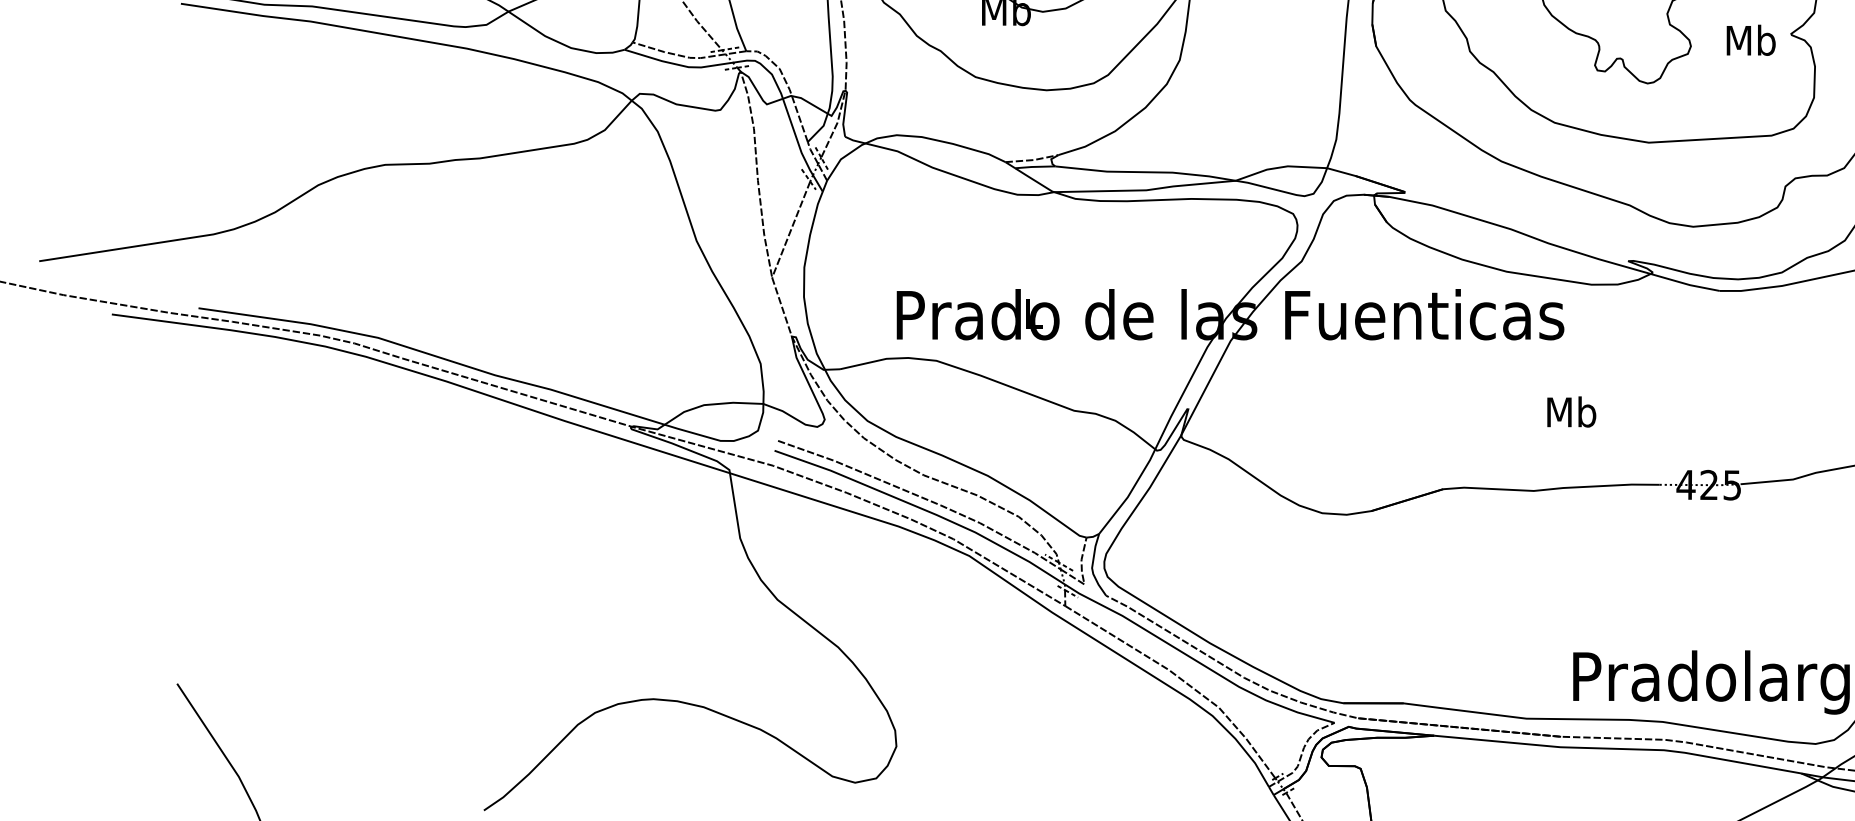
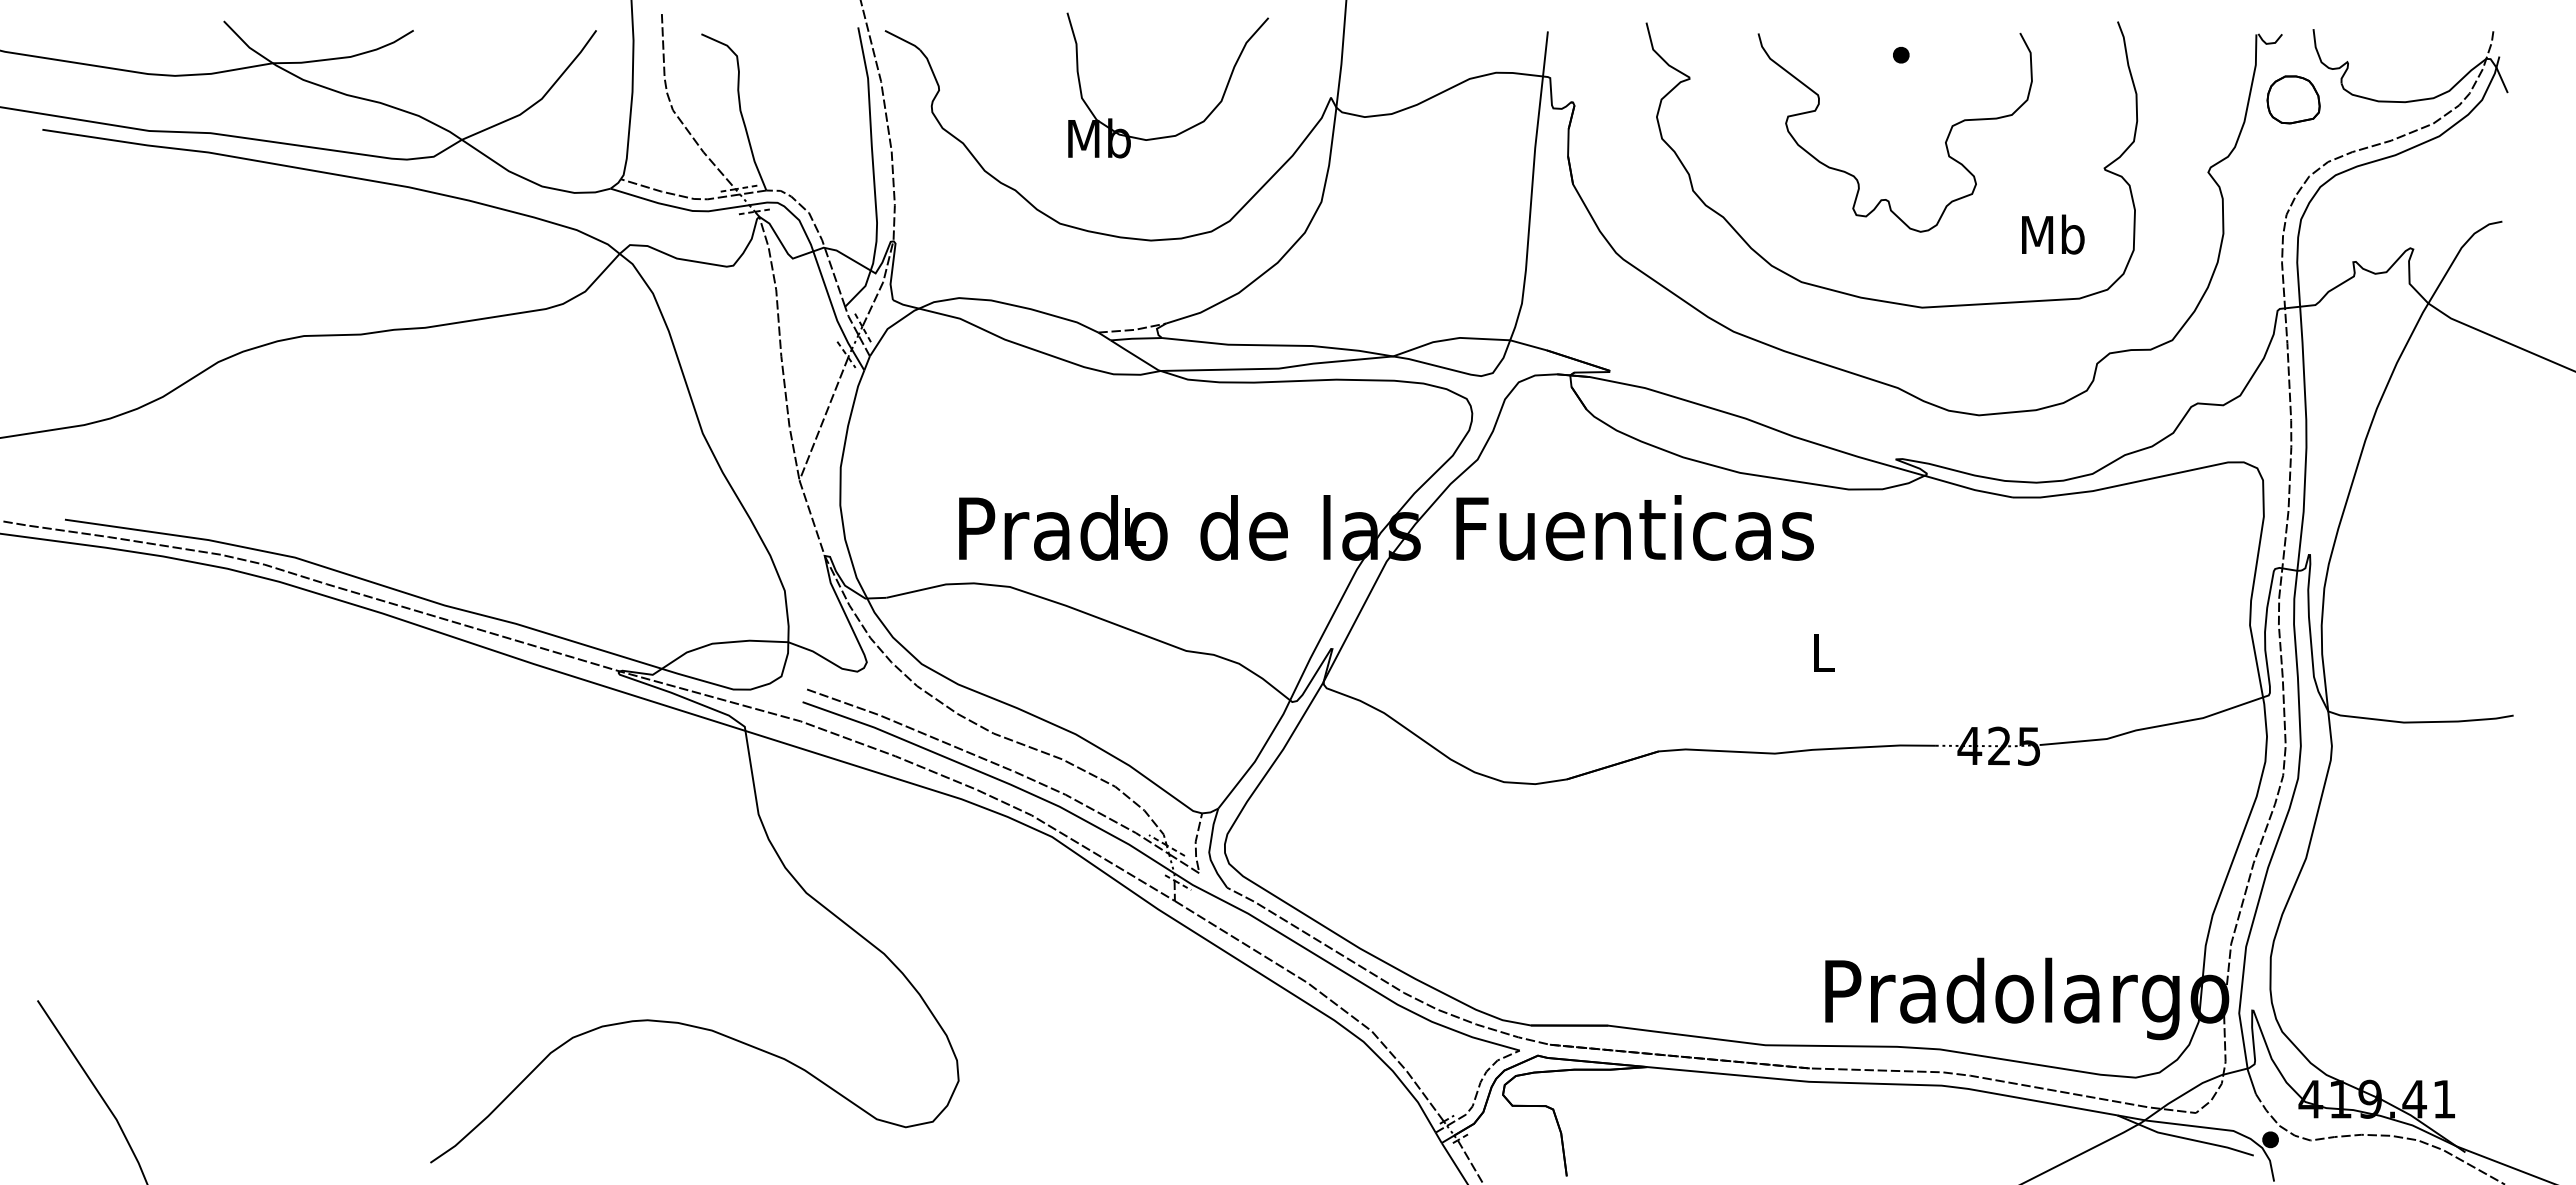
text: (1751, 40) -> (2053, 234), moved
text: (1571, 411) -> (1823, 652), Mb -> L

